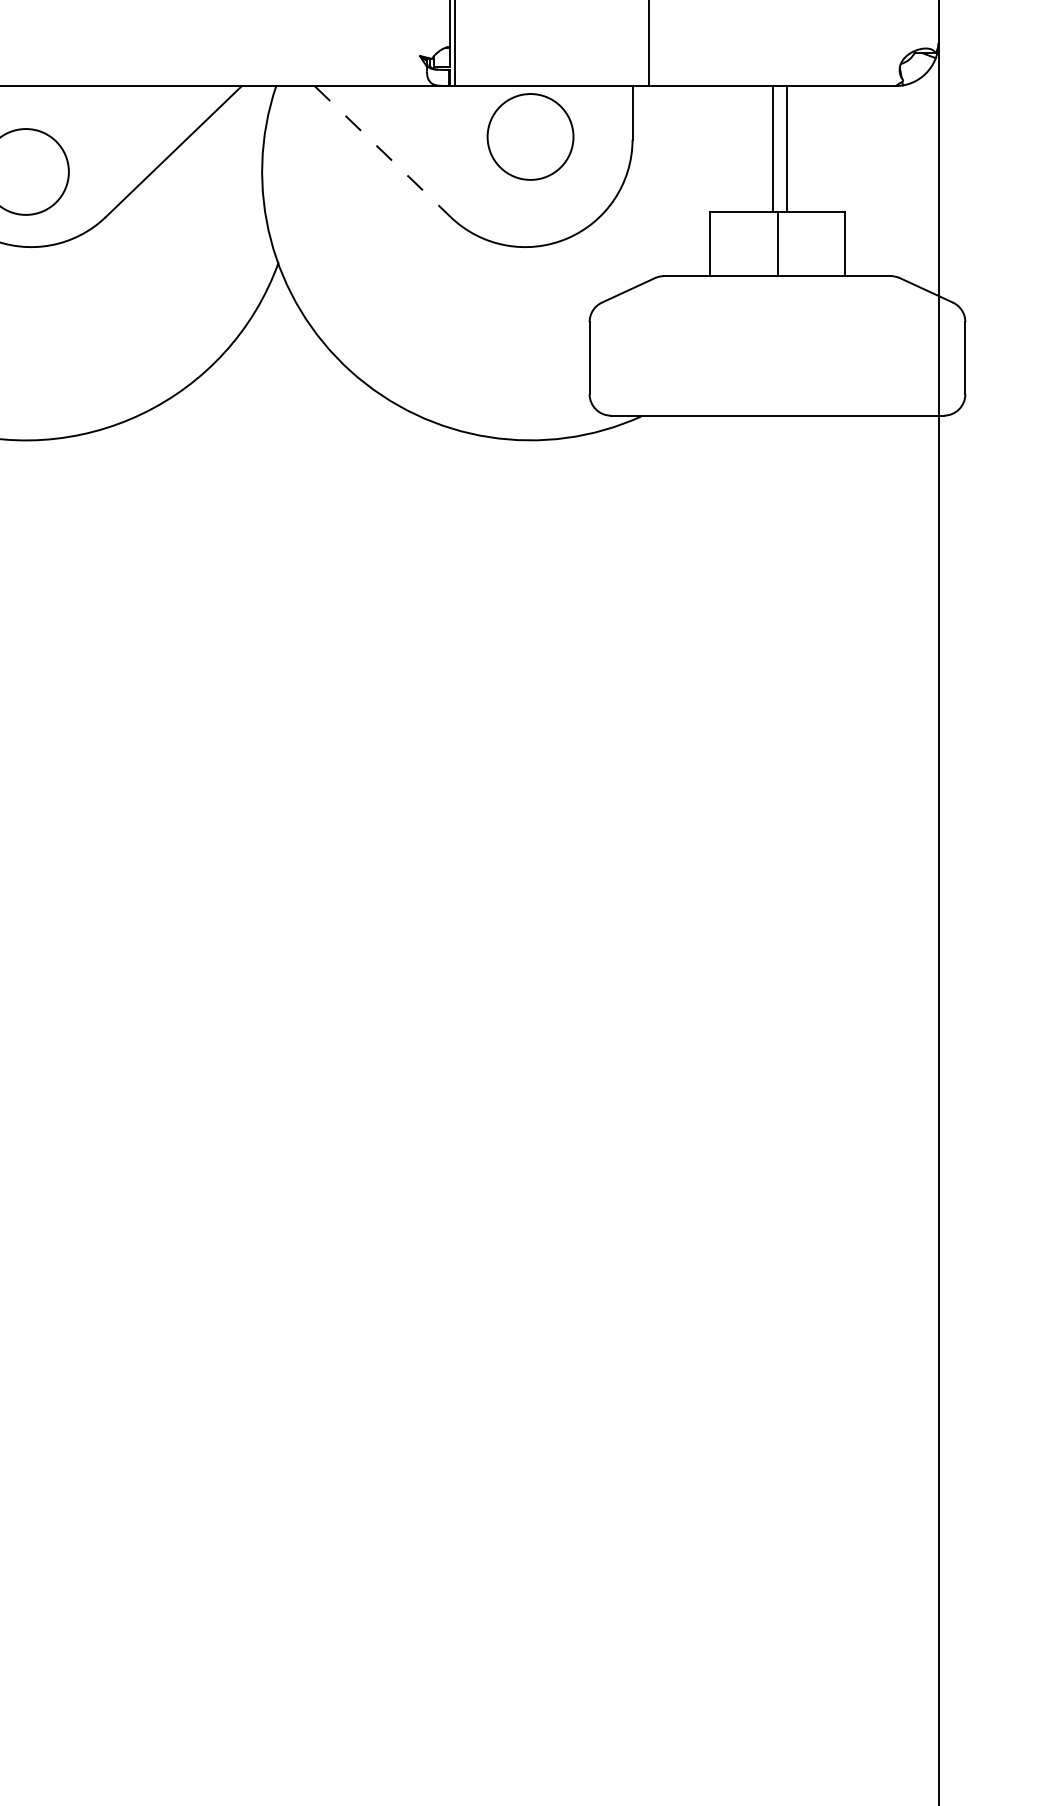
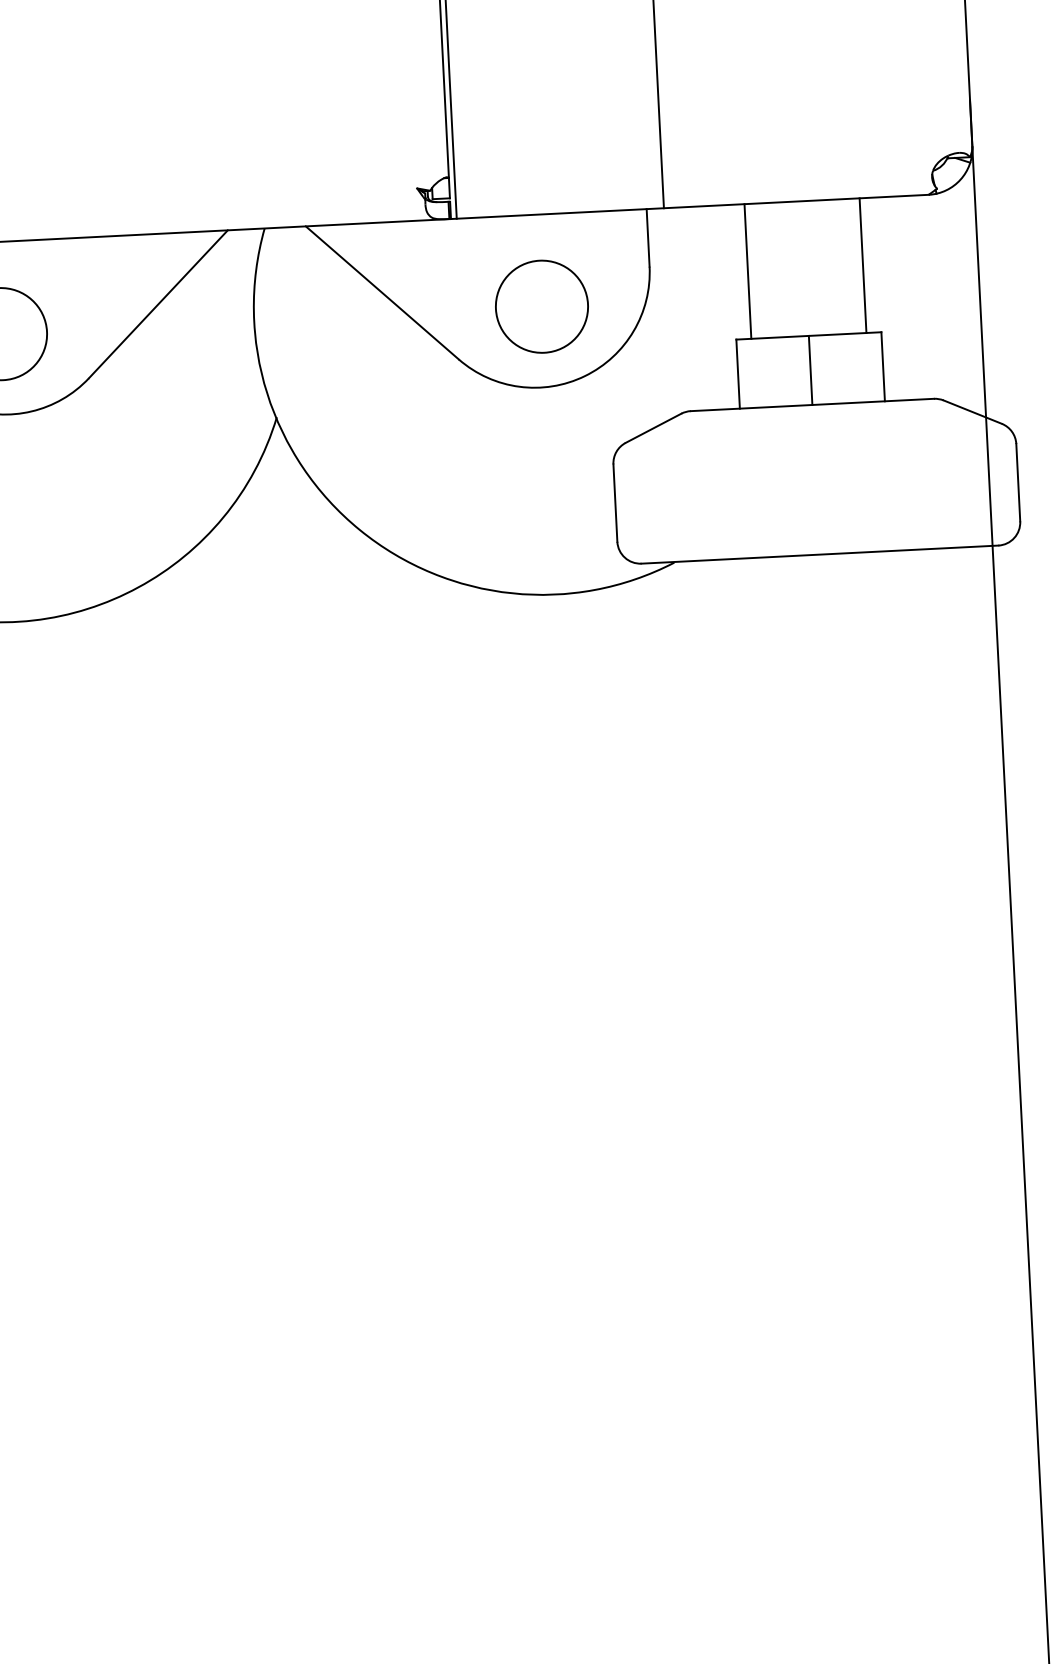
circle: (530, 136) -> (541, 306), moved
line: (773, 148) -> (863, 265), moved
line: (786, 148) -> (747, 271), moved
line: (383, 151) -> (383, 292), dashed -> solid

